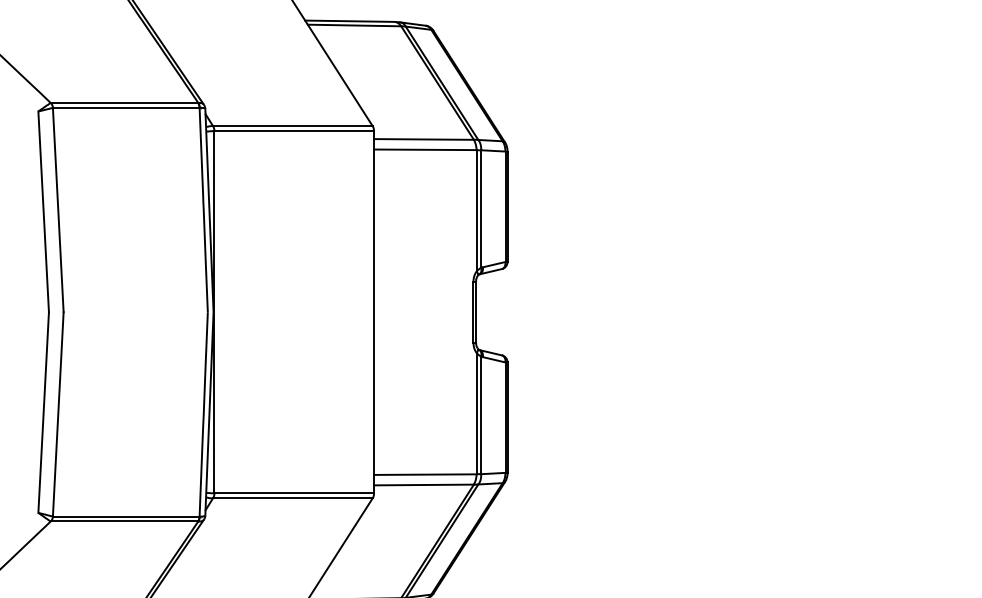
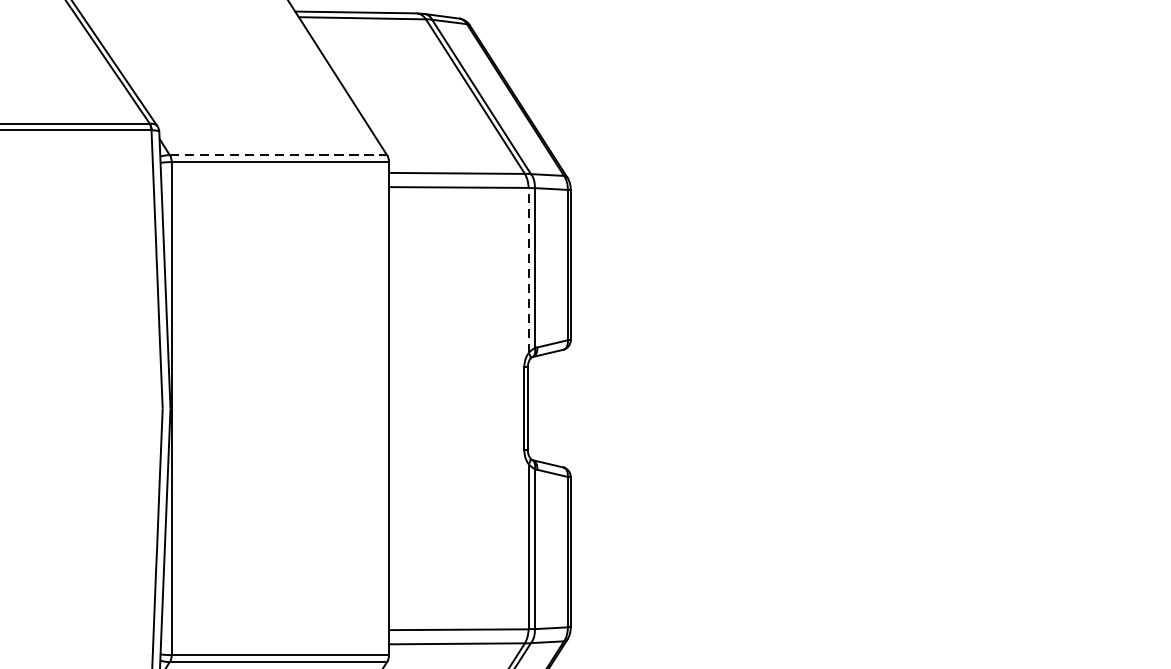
line: (292, 126) -> (277, 155), solid -> dashed
line: (476, 210) -> (528, 270), solid -> dashed

